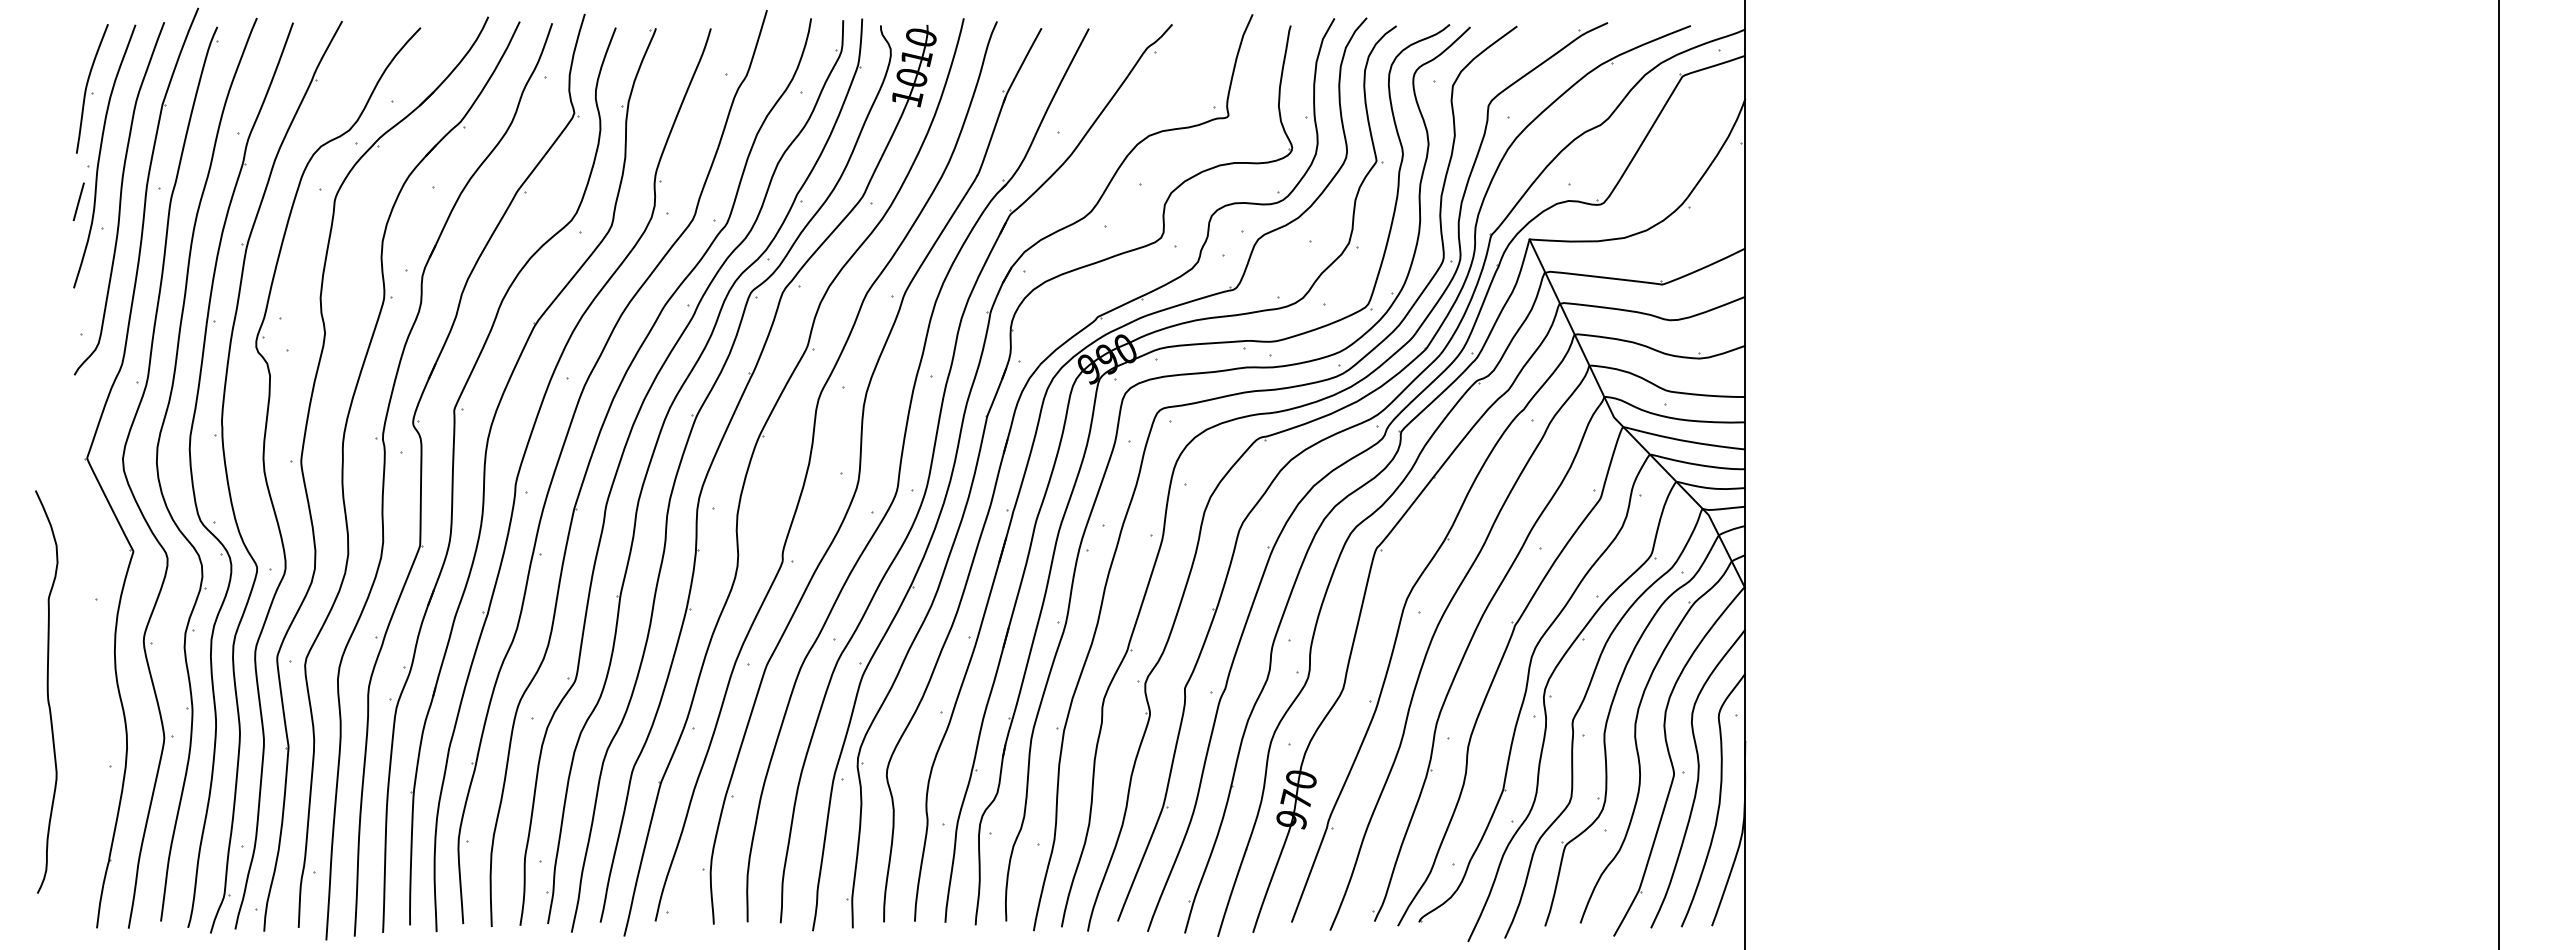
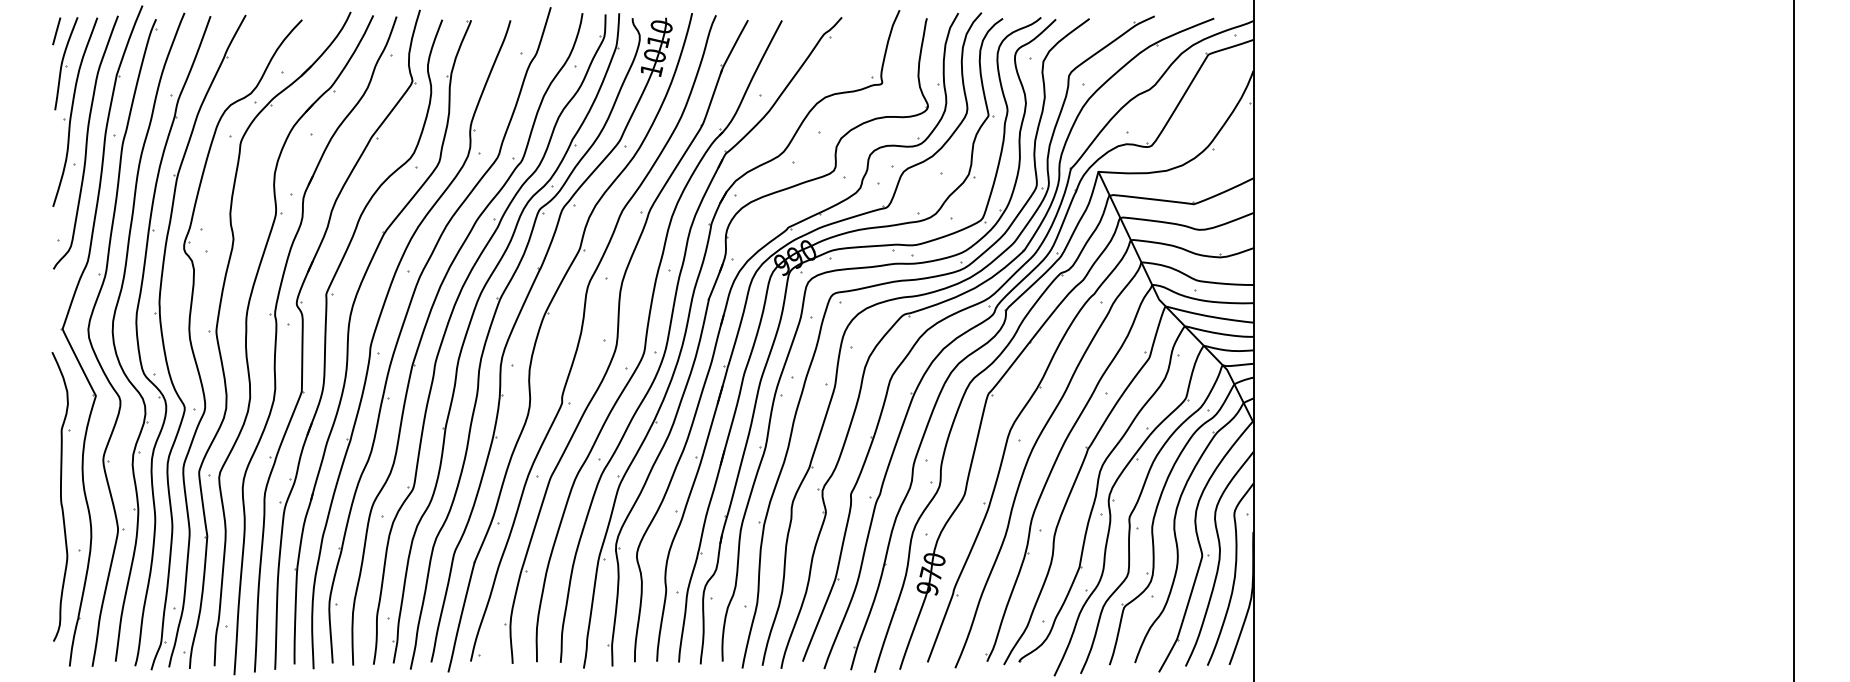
line: (78, 201) -> (56, 31), moved
curve: (46, 691) -> (60, 496), moved

